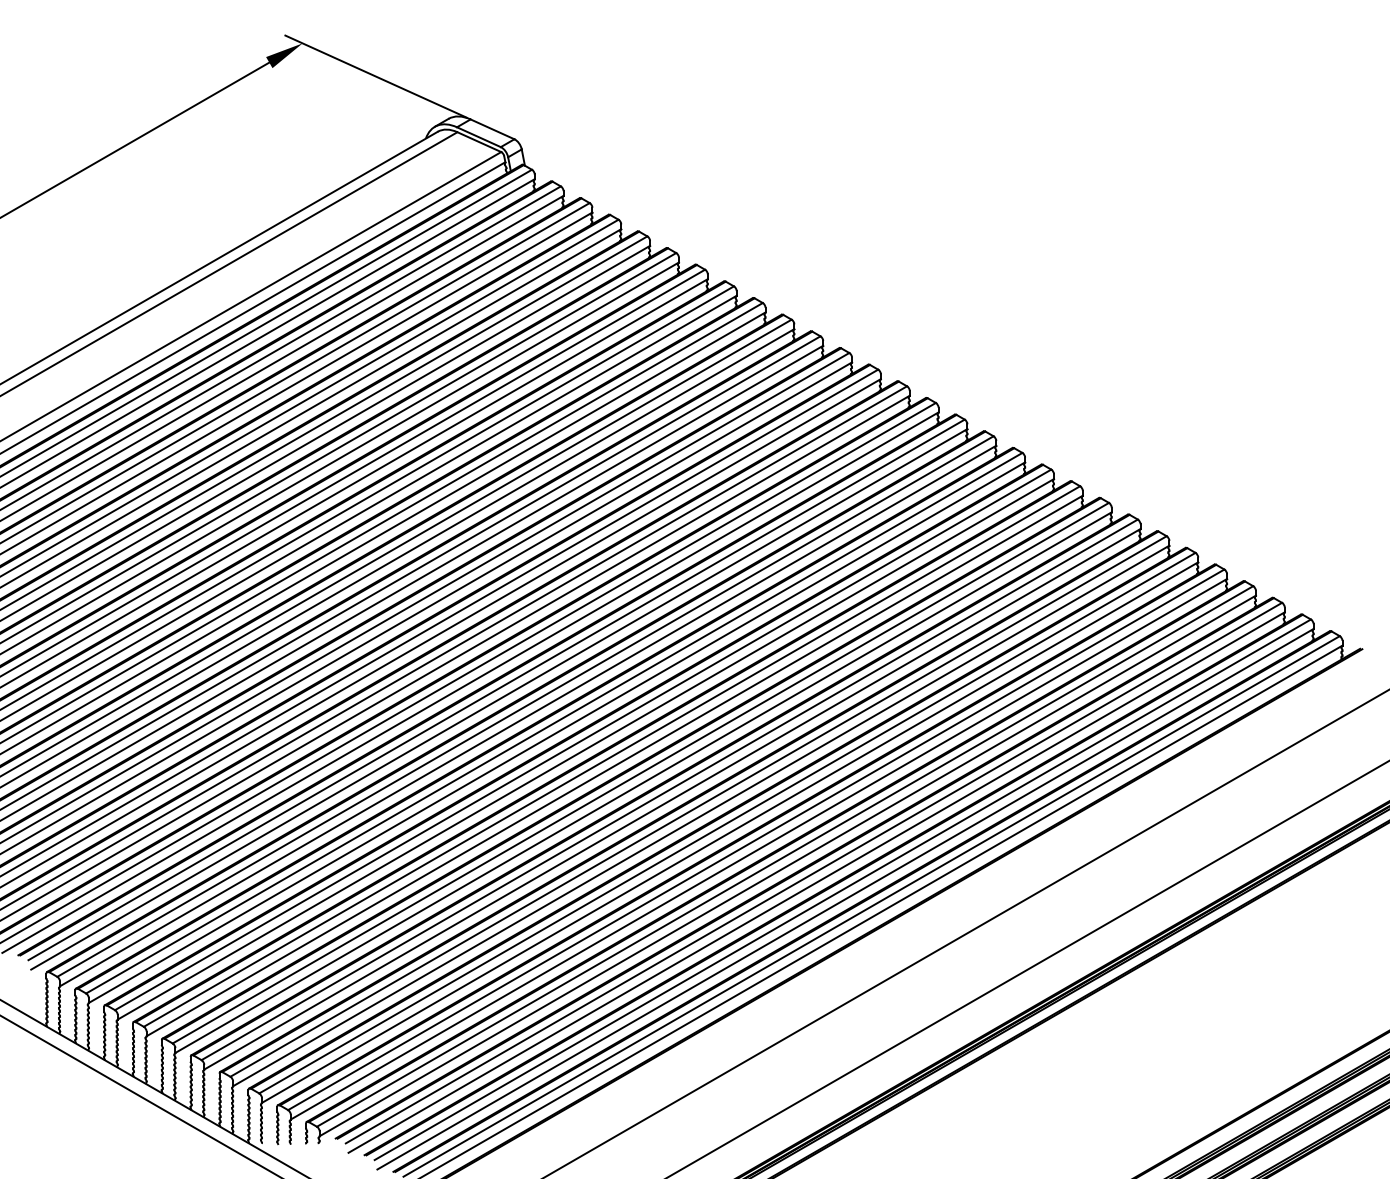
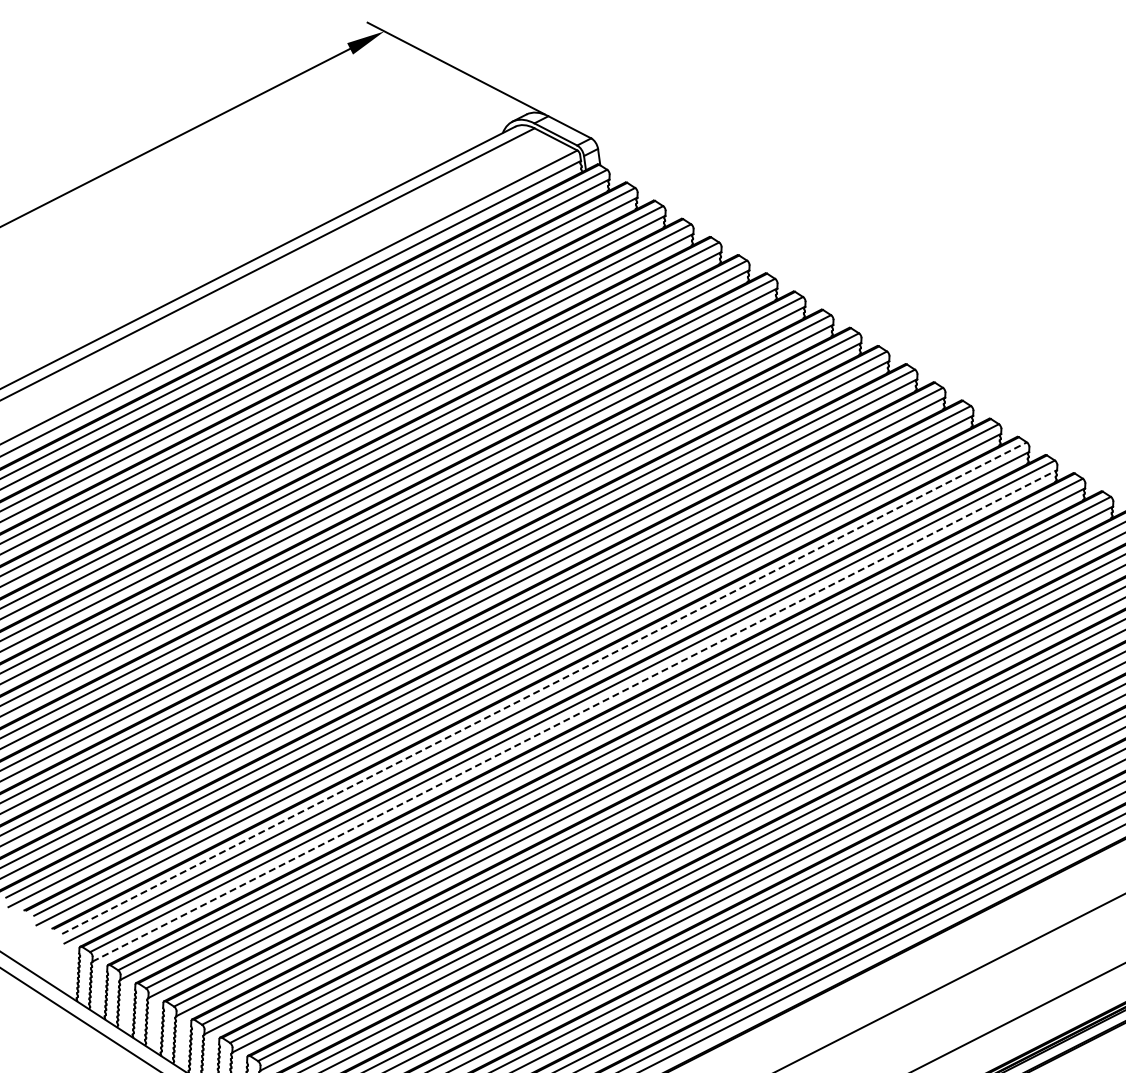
line: (496, 689) -> (544, 687), solid -> dashed
line: (528, 716) -> (575, 716), solid -> dashed

